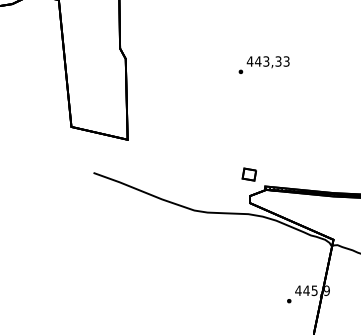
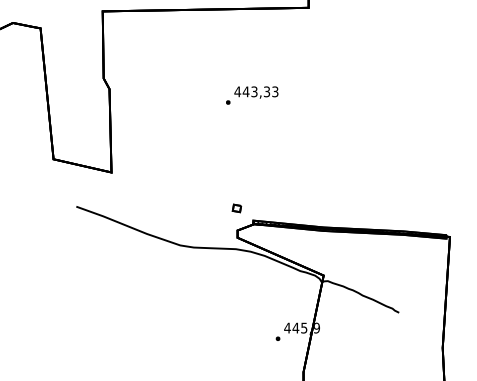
part: (248, 174) -> (236, 208), size x0.6

